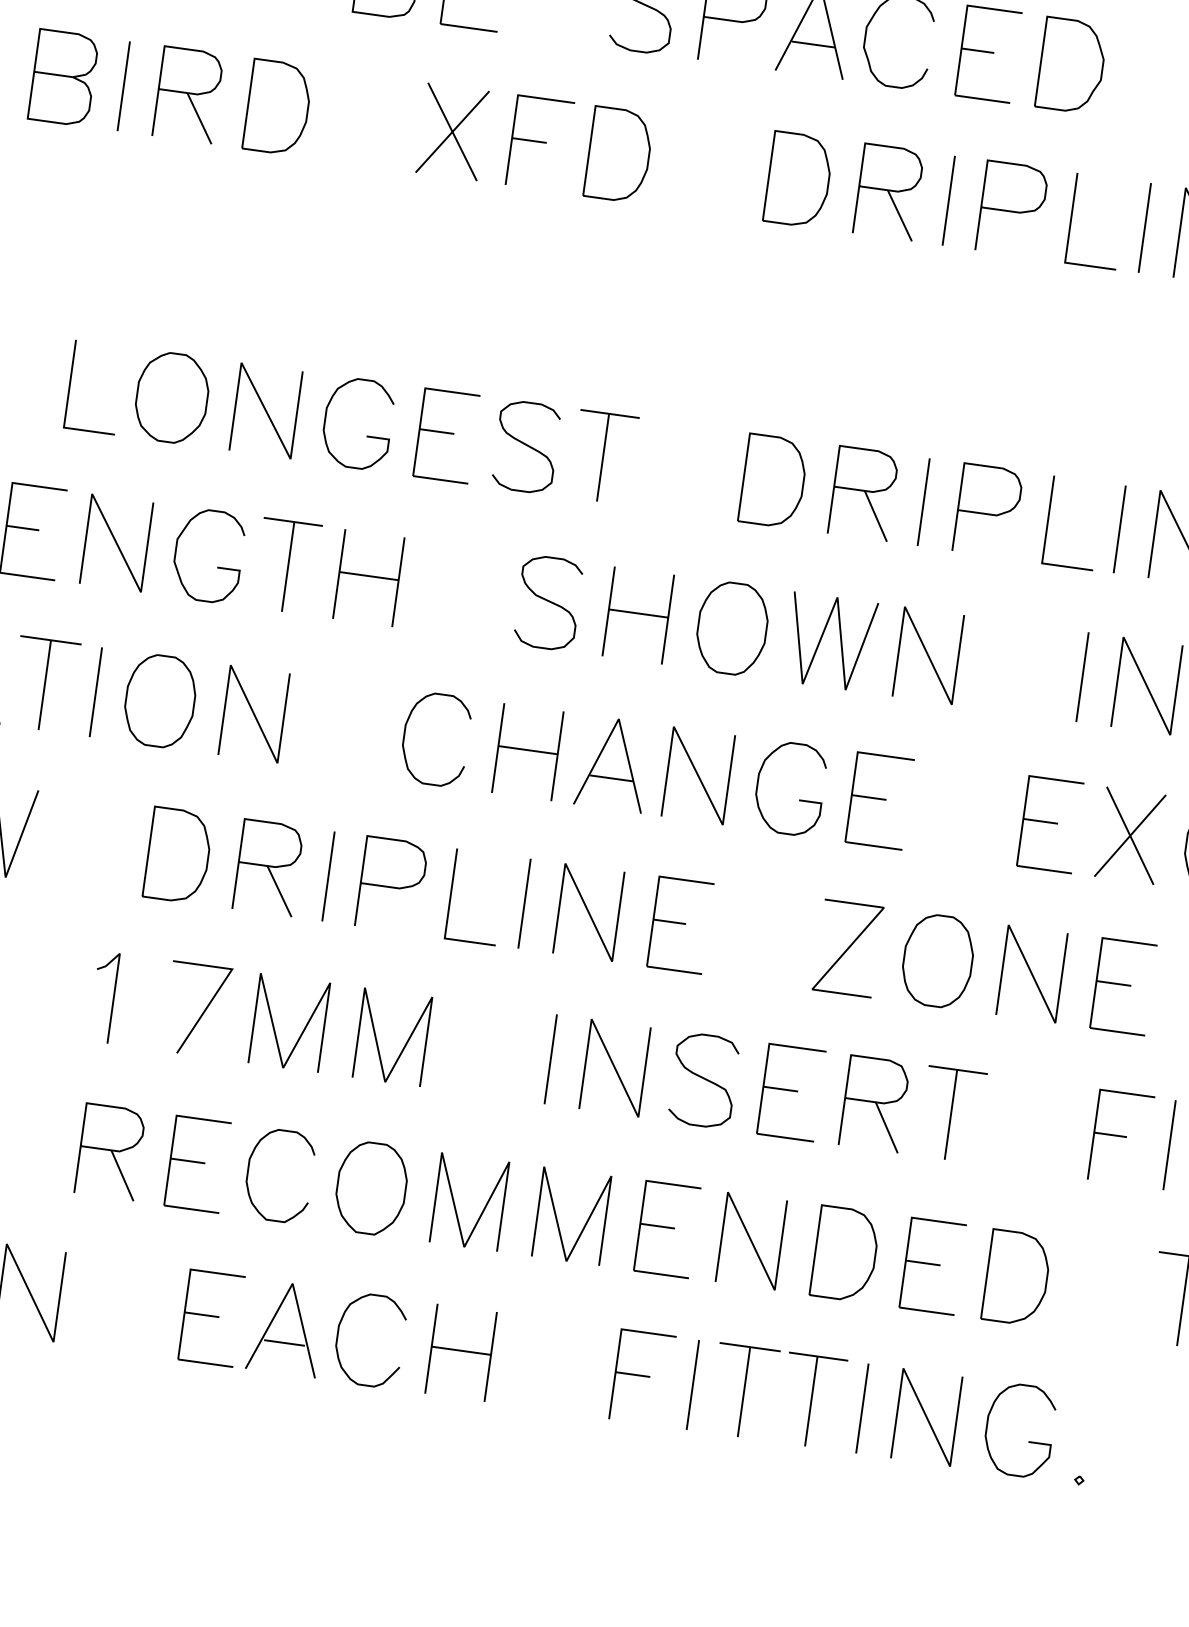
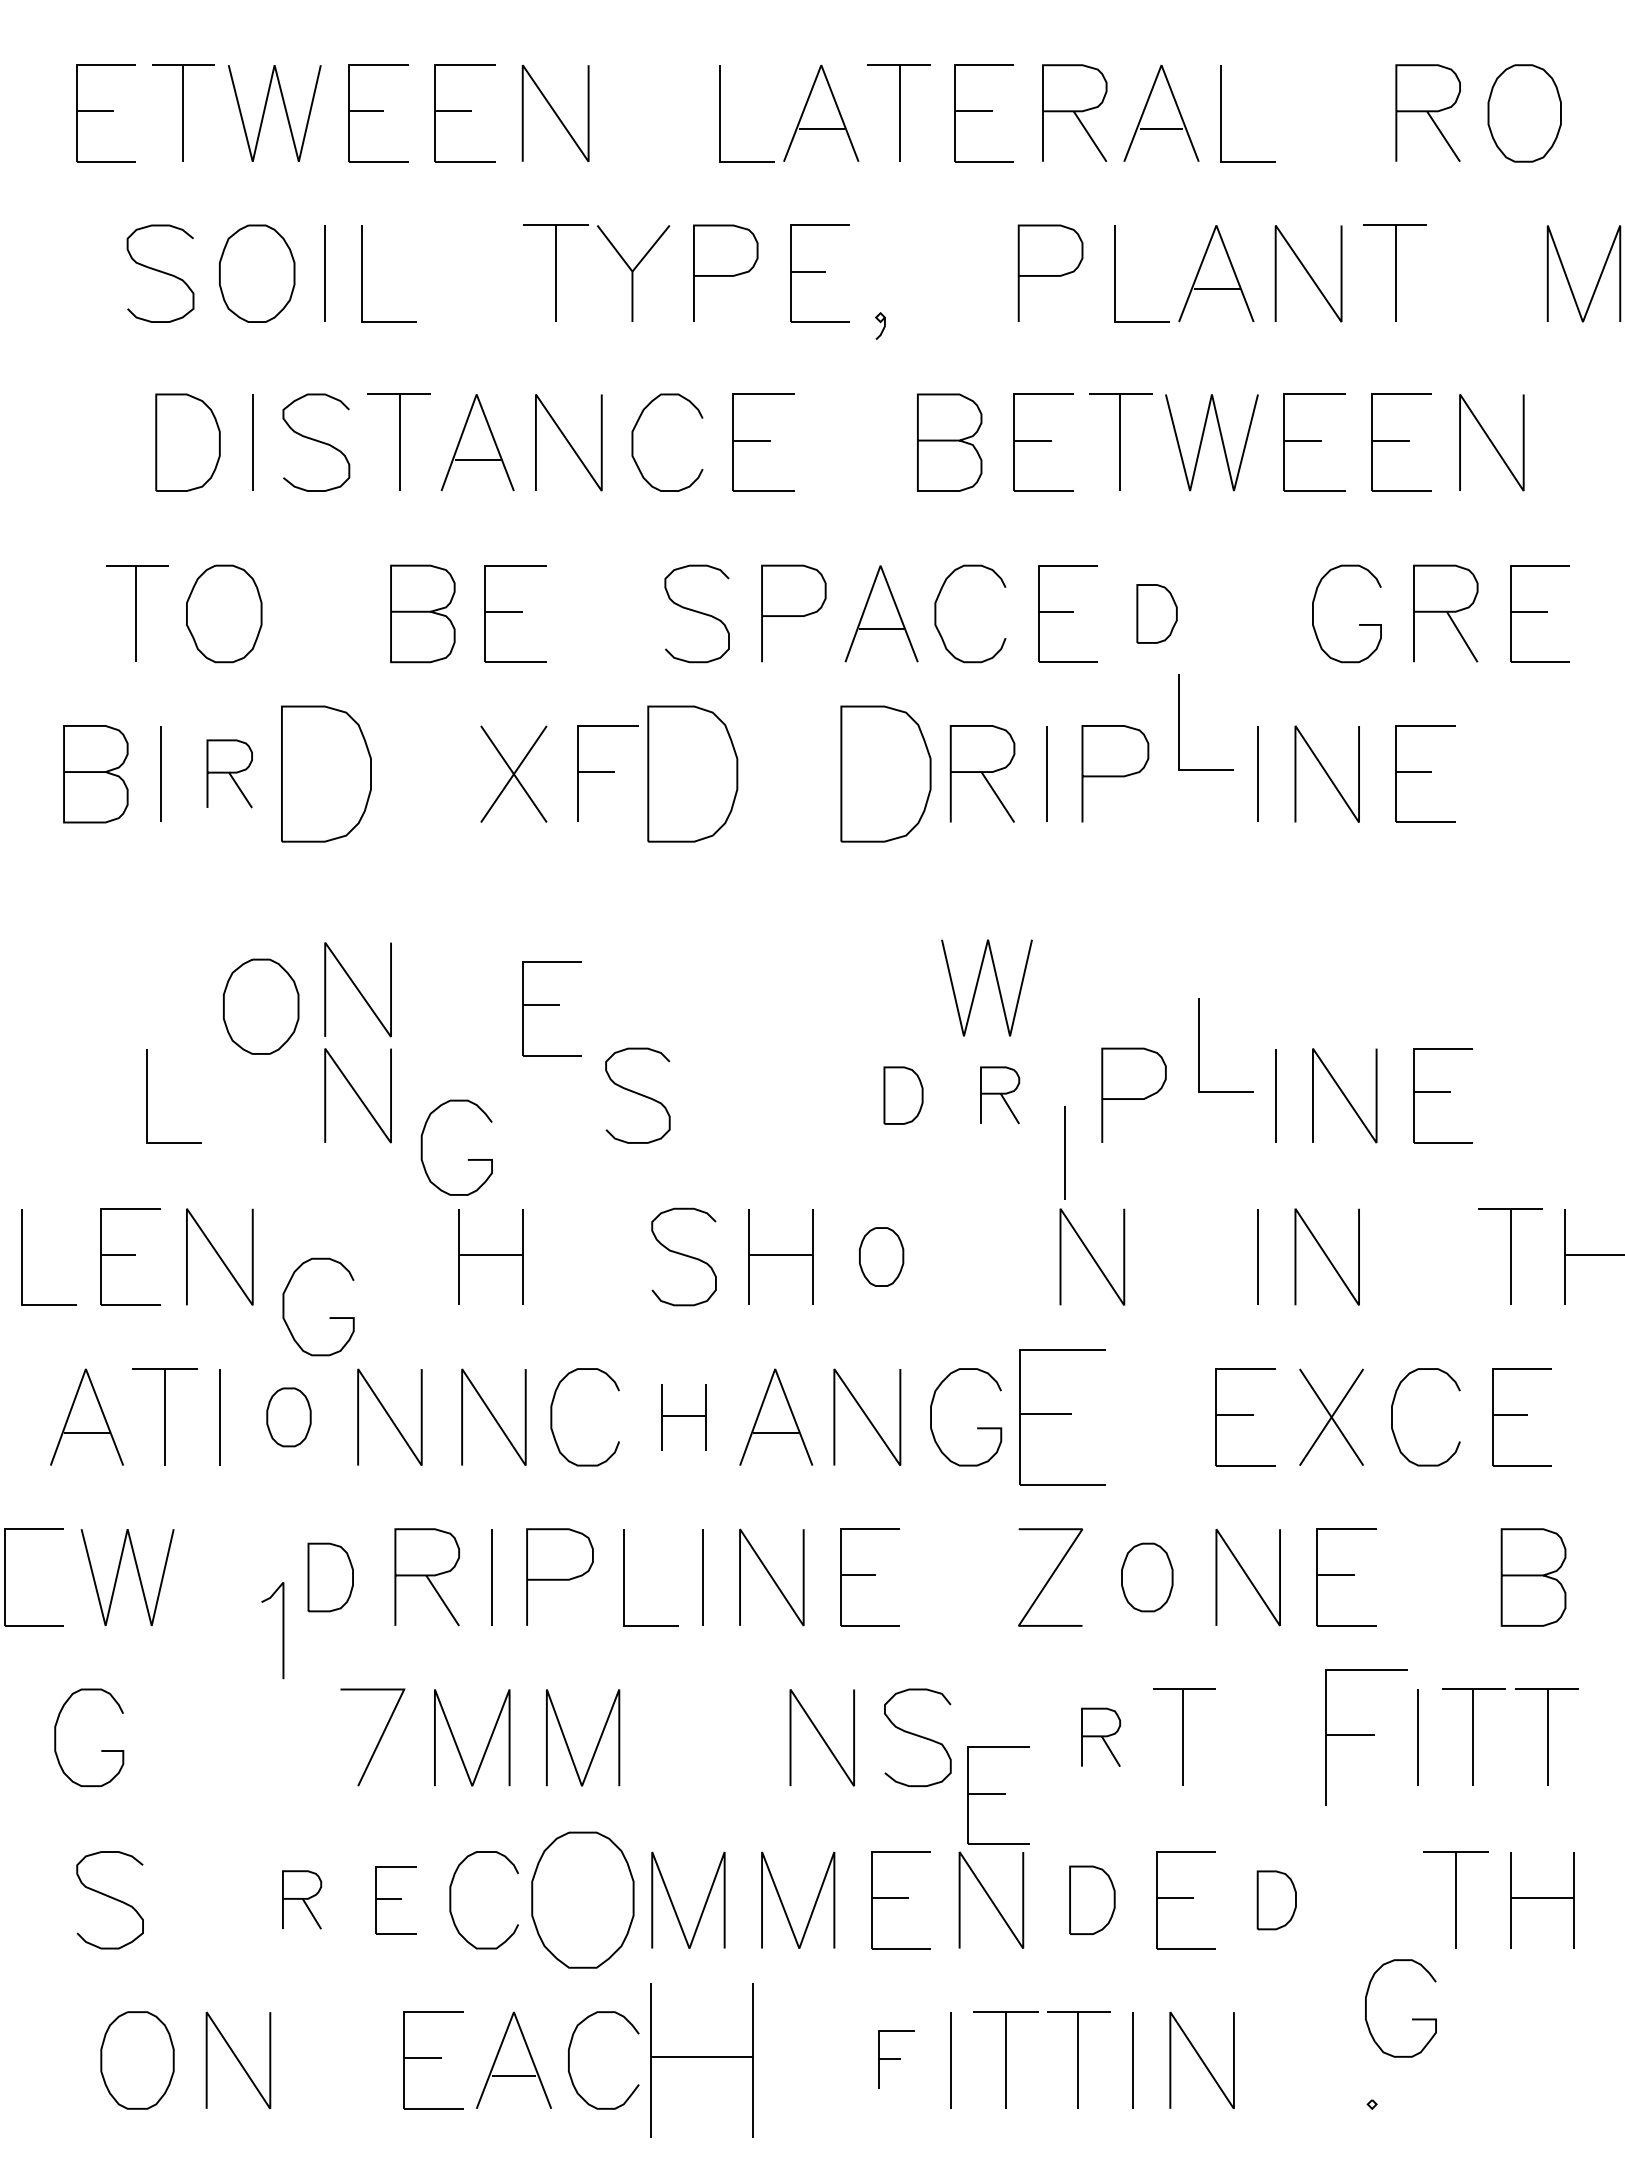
part: (1071, 65) -> (1156, 613), size x0.6
part: (187, 94) -> (229, 773), size x0.7
part: (277, 107) -> (325, 774), size x1.4
part: (618, 155) -> (692, 774), size x1.4
part: (798, 180) -> (885, 774), size x1.4
line: (1071, 218) -> (1179, 722), moved
line: (279, 312) -> (357, 989), added
part: (172, 397) -> (261, 1006), moved
curve: (366, 435) -> (467, 1159), moved
part: (446, 435) -> (551, 1008), moved
part: (604, 457) -> (721, 1095), removed
part: (773, 481) -> (903, 1095), size x0.6
part: (862, 493) -> (999, 1095), size x0.6
line: (923, 501) -> (1064, 1152), moved
line: (1048, 520) -> (1199, 1045), moved
part: (286, 566) -> (402, 1256), removed
curve: (217, 567) -> (329, 1317), moved
part: (732, 628) -> (881, 1256), size x0.6
line: (823, 636) -> (978, 983), moved
part: (159, 701) -> (288, 1417), size x0.6
line: (350, 726) -> (493, 1416), added
part: (527, 752) -> (683, 1417), size x0.7
part: (878, 801) -> (1061, 1417), size x1.4
part: (178, 855) -> (330, 1577), size x0.7
part: (938, 961) -> (1147, 1577), size x0.7
line: (112, 998) -> (282, 1630), moved
line: (550, 1058) -> (752, 1737), removed
part: (791, 1092) -> (998, 1795), moved
part: (873, 1103) -> (1100, 1737), size x0.6
part: (1120, 1137) -> (1365, 1736), size x1.4
part: (109, 1151) -> (301, 1899), size x0.6
part: (196, 1164) -> (395, 1900), size x0.7
part: (371, 1188) -> (583, 1900), size x1.4
part: (845, 1254) -> (1092, 1900), size x0.7
part: (1016, 1278) -> (1276, 1900), size x0.6
part: (460, 1352) -> (701, 2060), size x1.6
part: (642, 1377) -> (896, 2059), size x0.6
curve: (1029, 1441) -> (1412, 2018), moved

